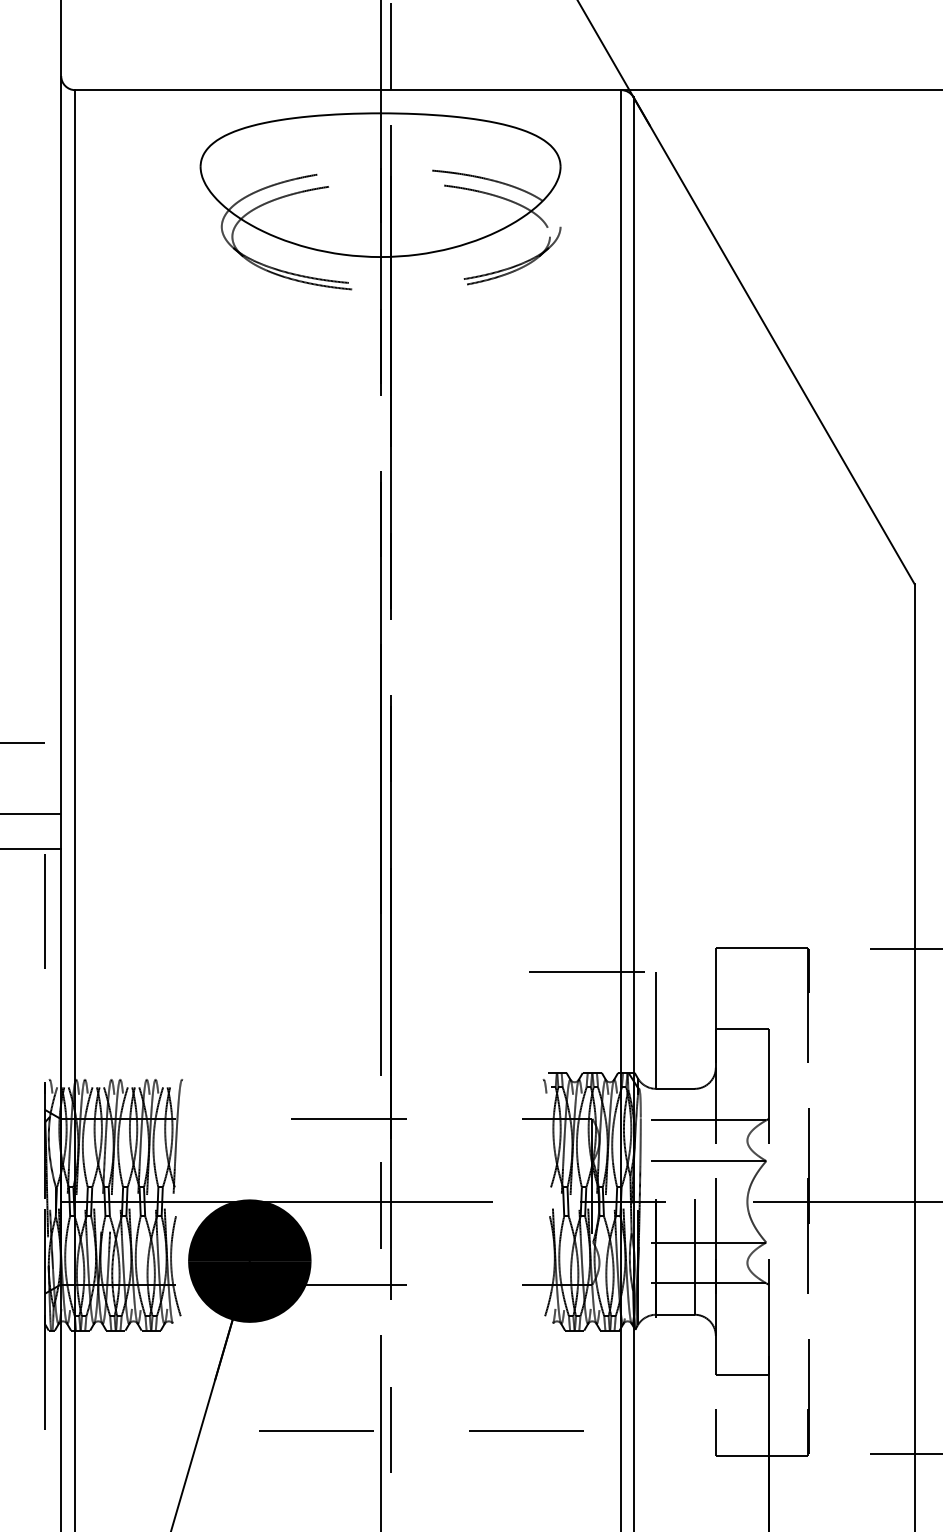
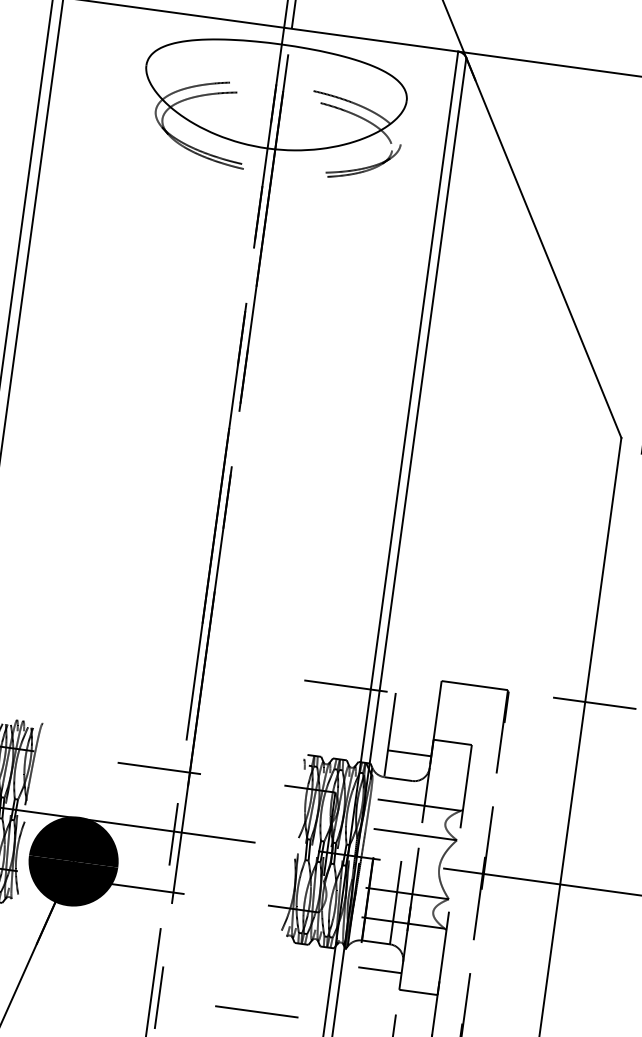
line: (685, 1051) -> (409, 753), added
line: (685, 1351) -> (379, 969), added
line: (316, 1430) -> (105, 990), removed

